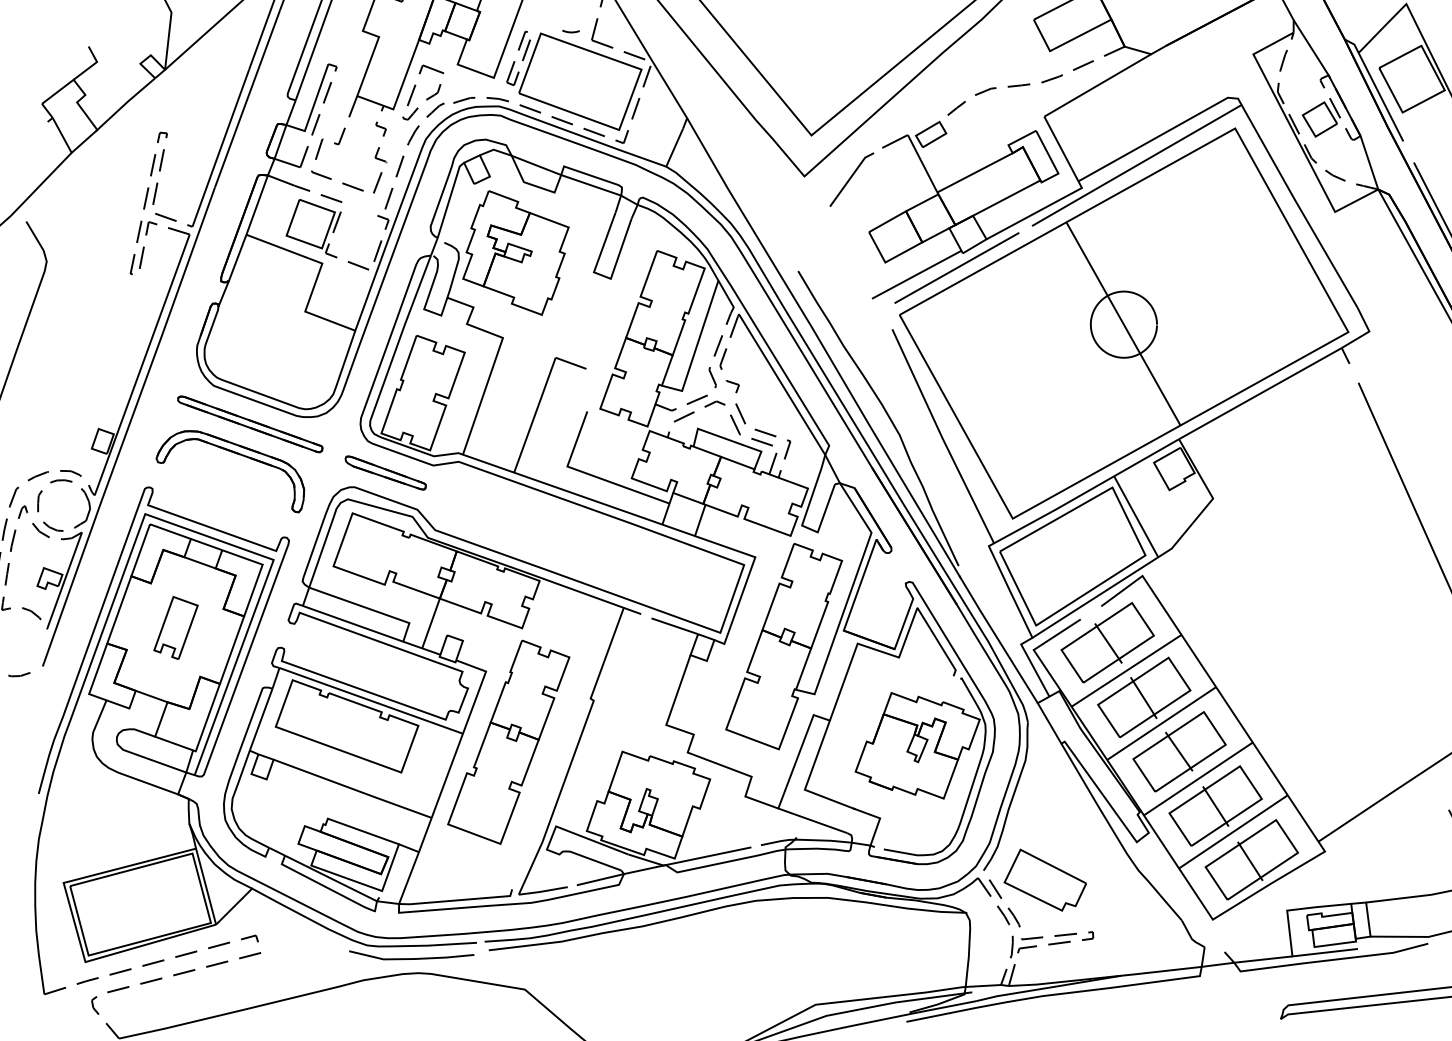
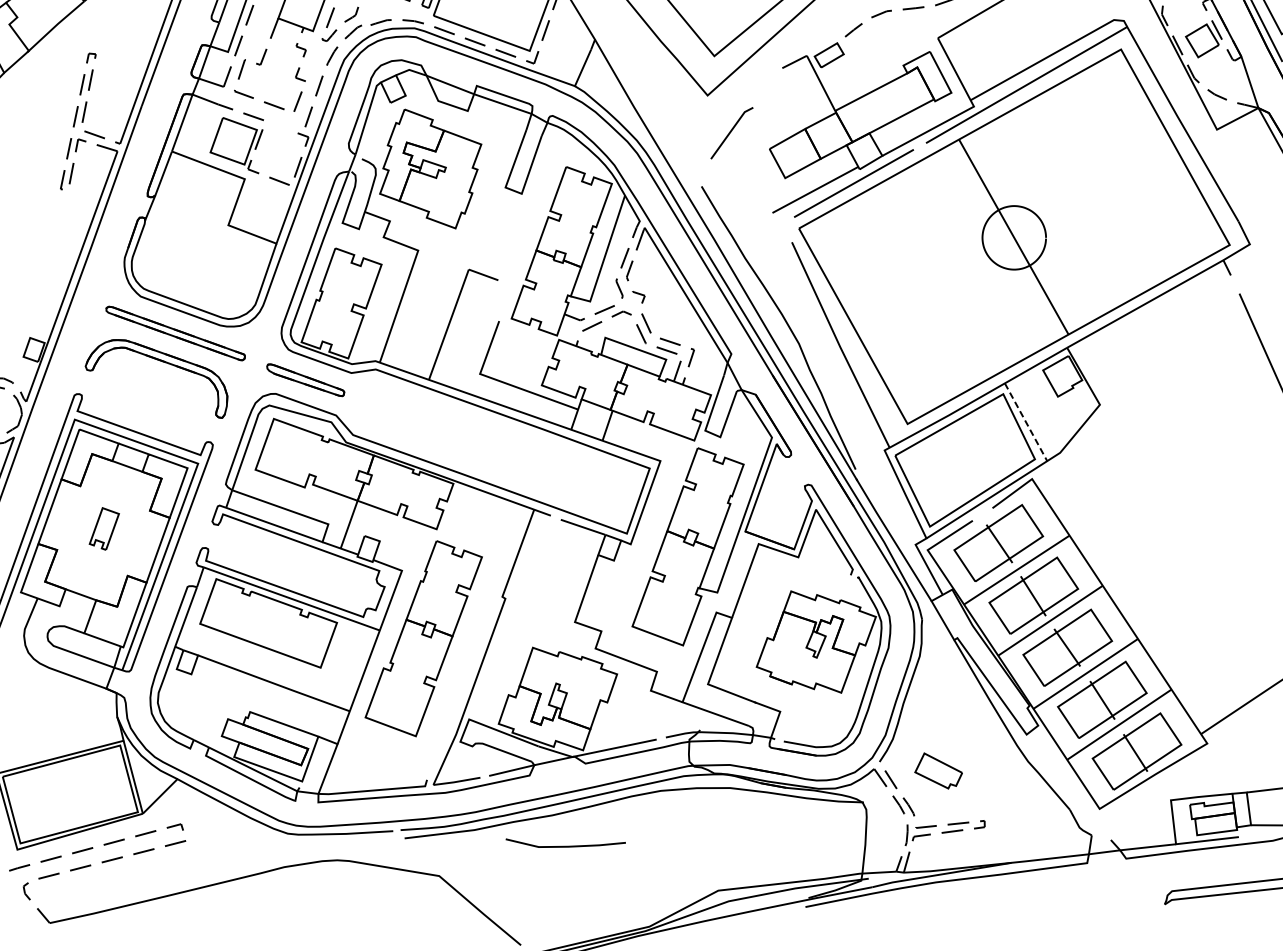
line: (851, 178) -> (731, 132), moved
line: (1136, 517) -> (1026, 422), solid -> dashed
part: (175, 627) -> (103, 528), size x0.7
part: (1044, 879) -> (938, 770), size x0.6
line: (411, 958) -> (565, 846), moved

